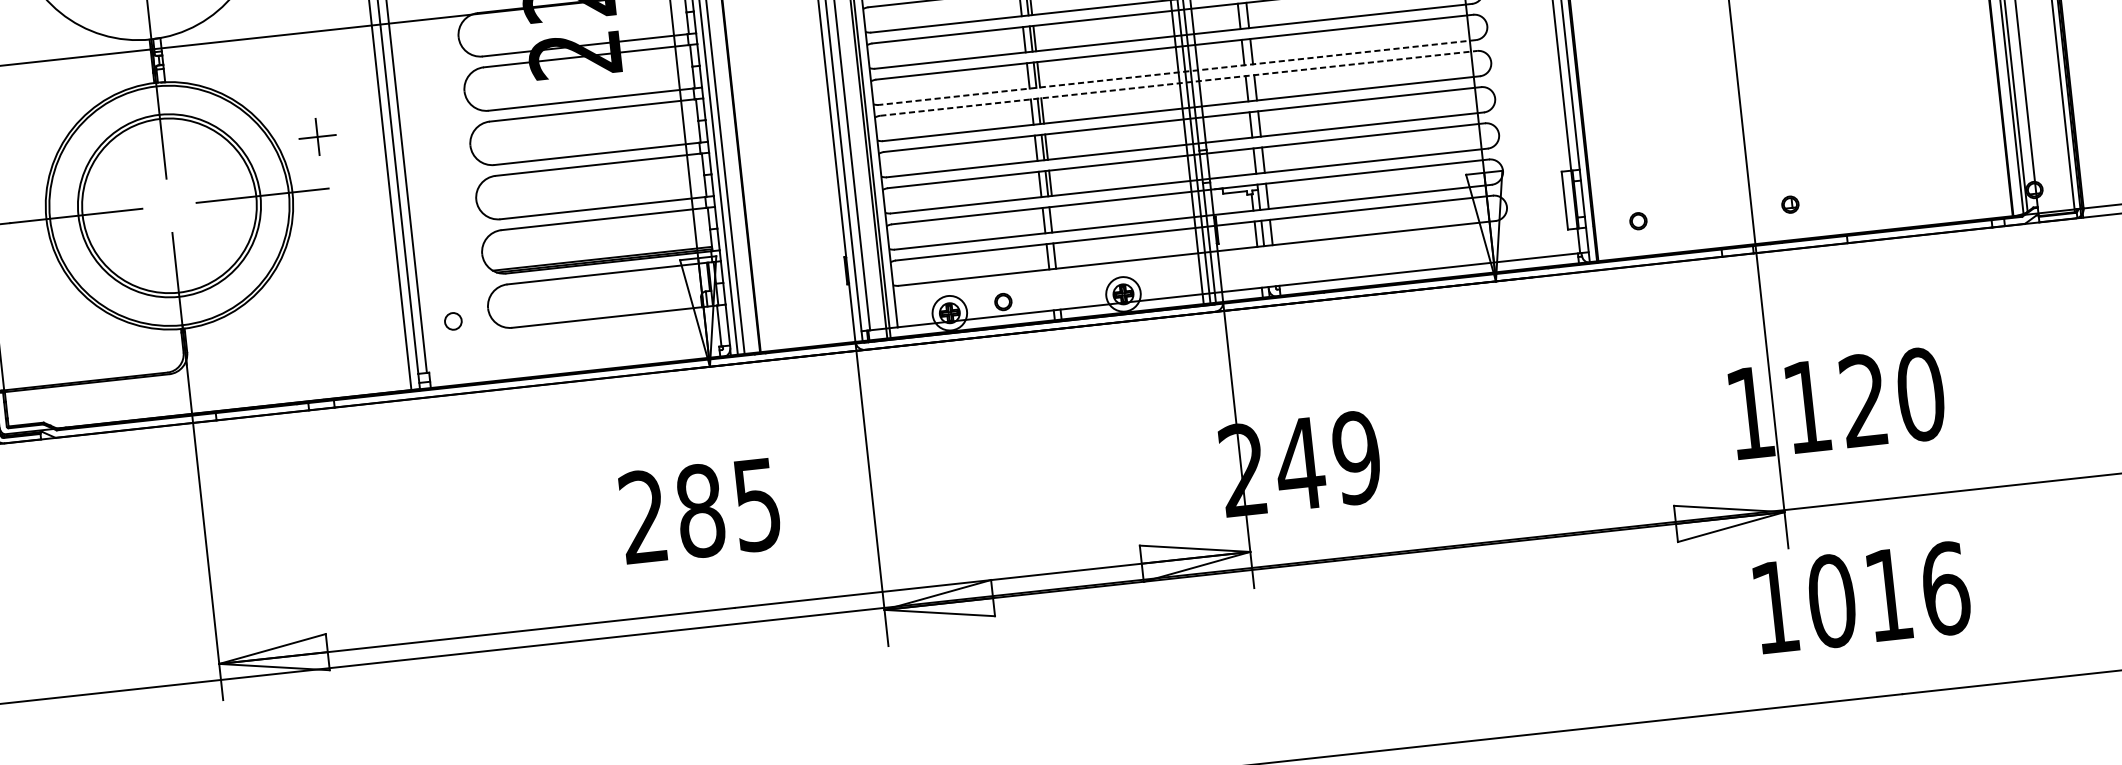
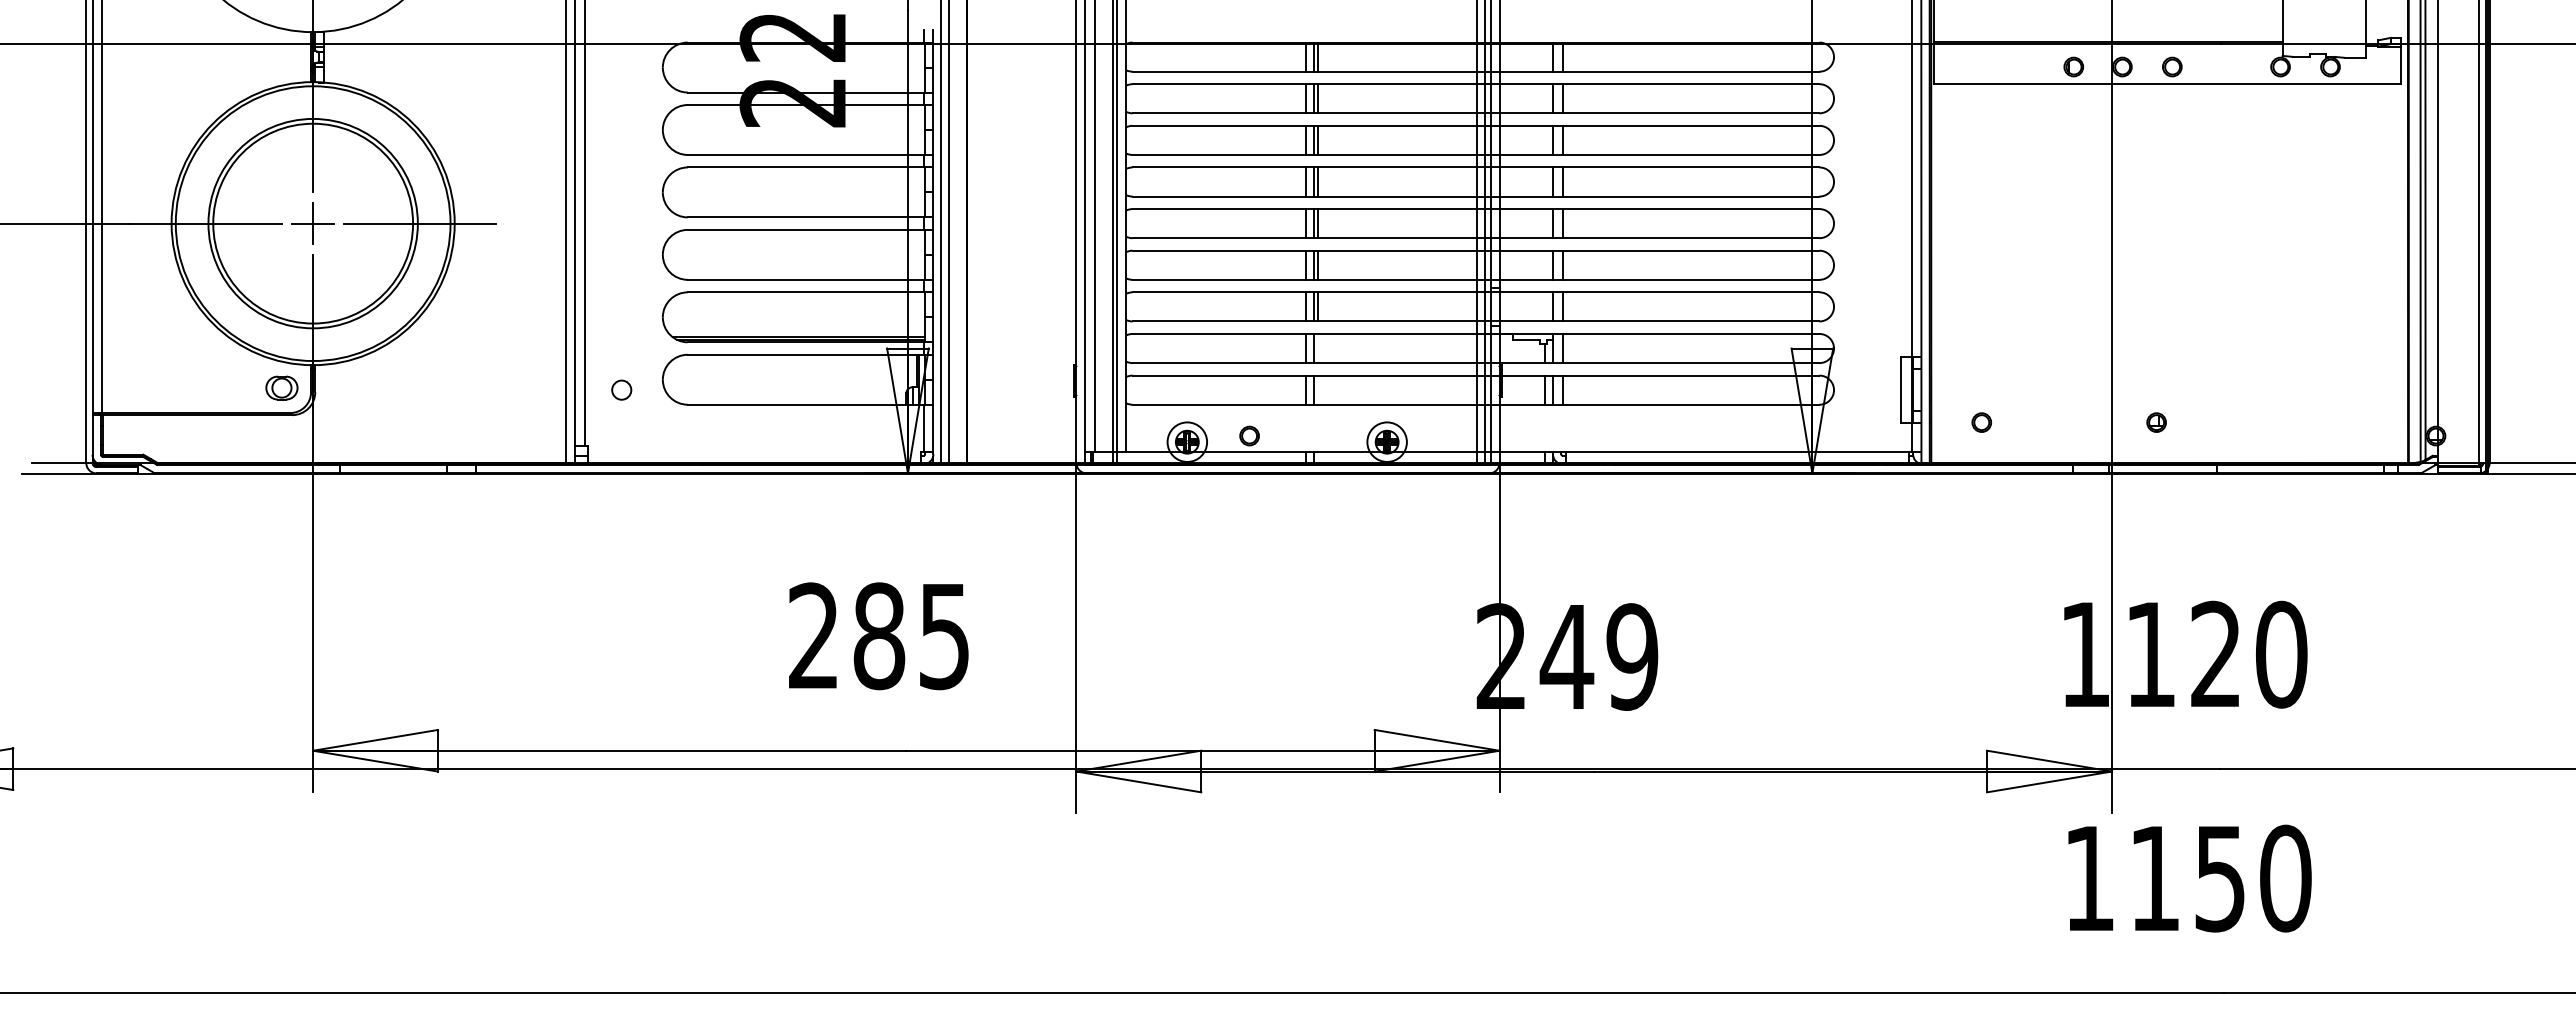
line: (1177, 72) -> (1475, 196), dashed -> solid
line: (1179, 83) -> (1476, 209), dashed -> solid
part: (317, 136) -> (312, 223), moved
part: (157, 351) -> (281, 387), added
text: (1888, 594) -> (2220, 878), 1016 -> 1150

